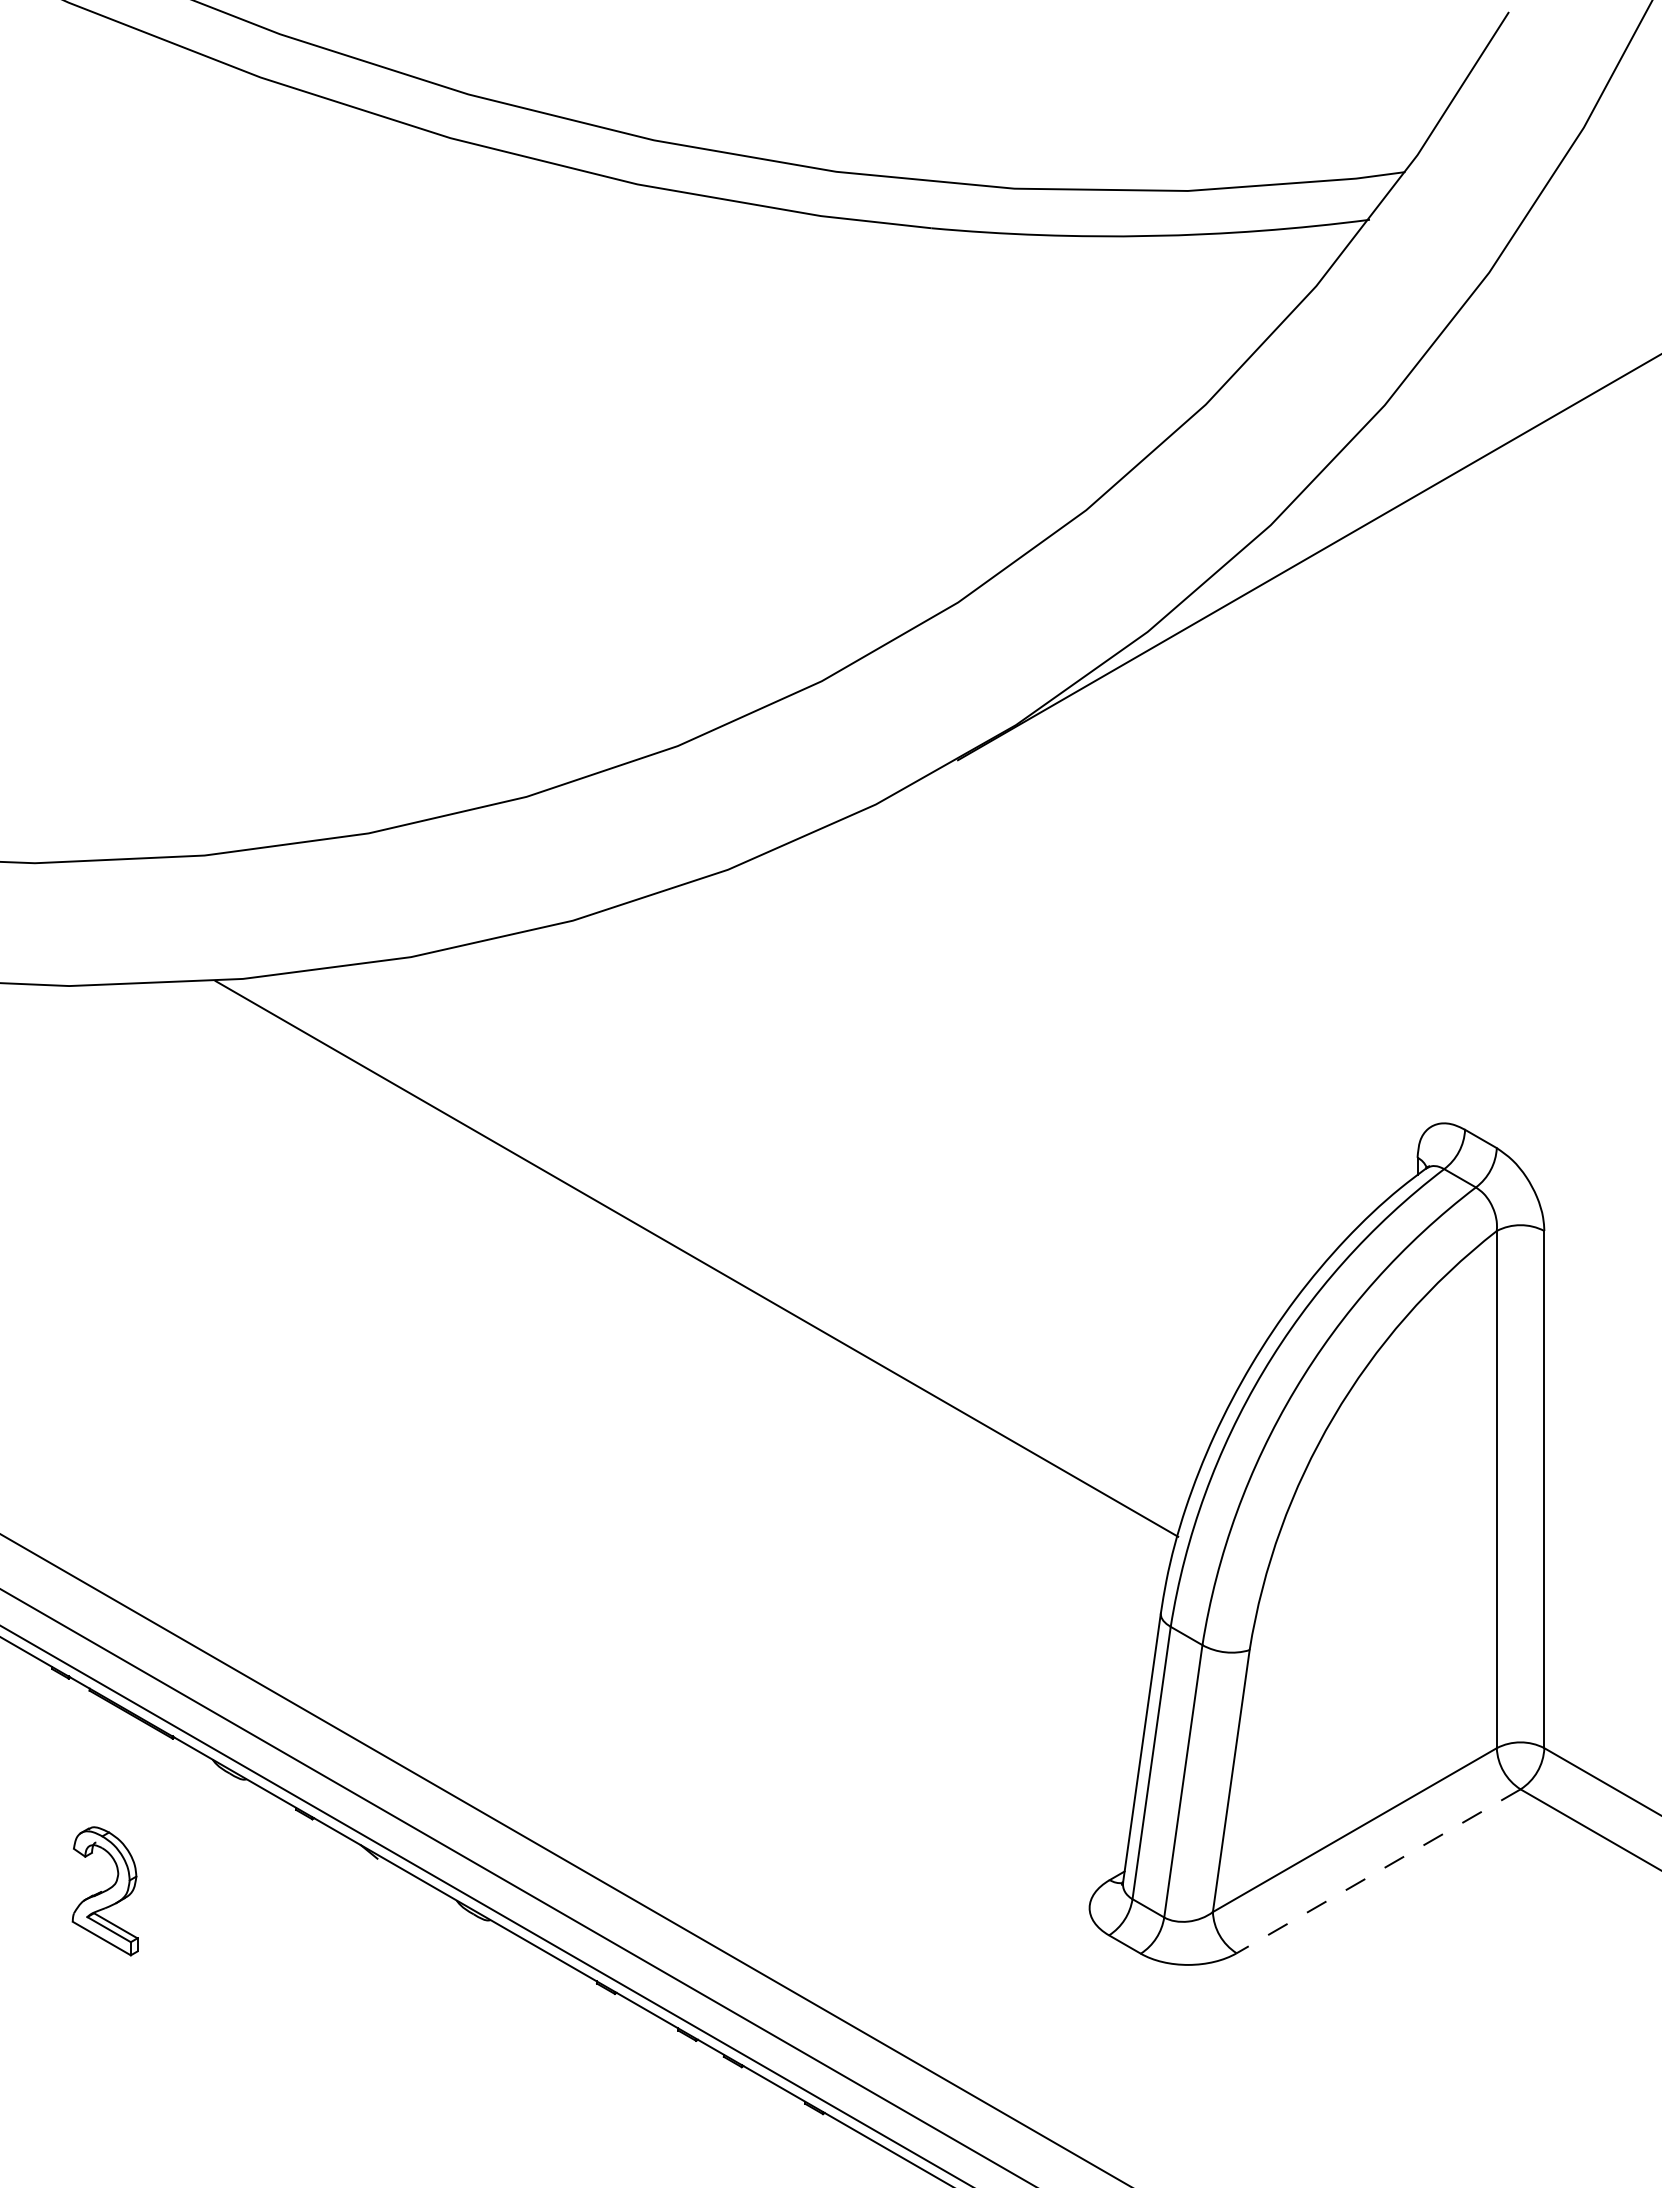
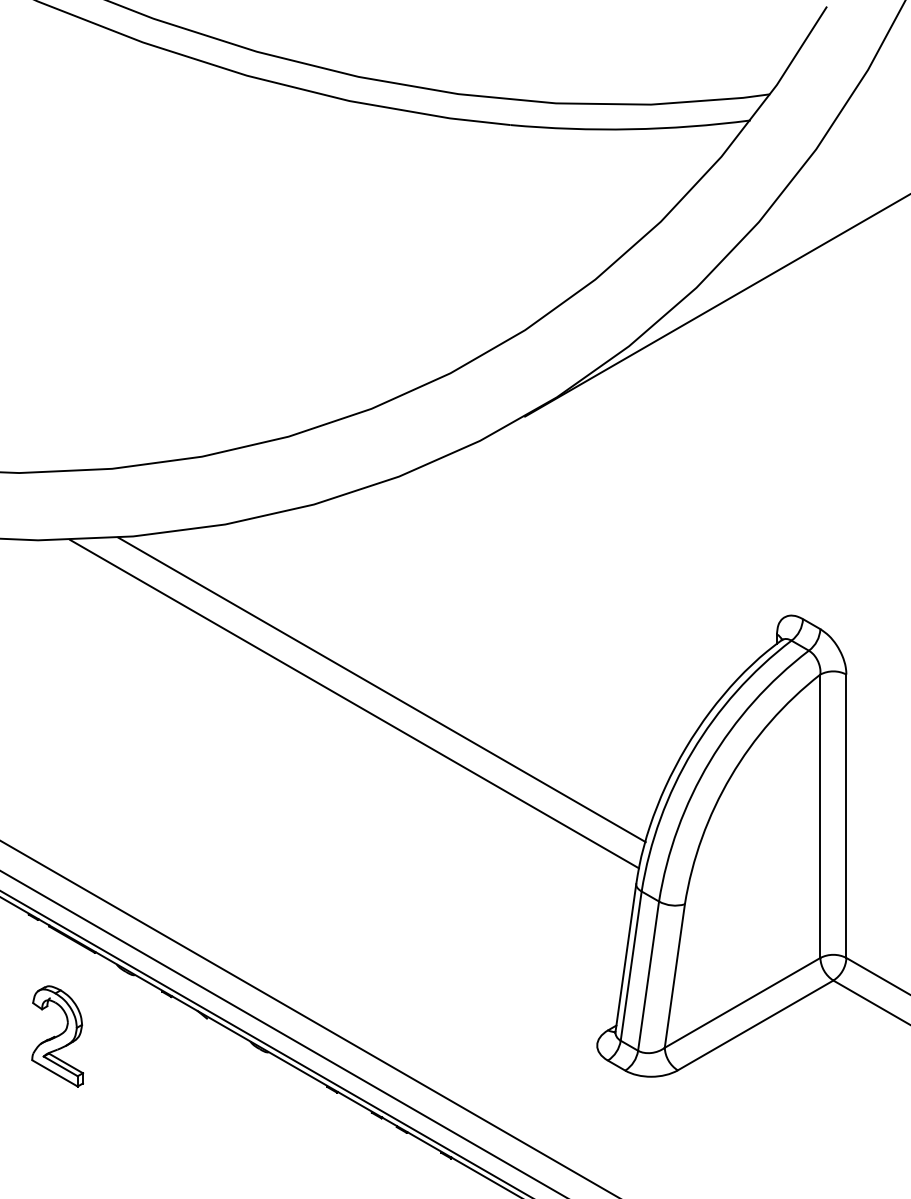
line: (646, 1283) -> (354, 703), added
line: (1378, 1871) -> (755, 1025), dashed -> solid
part: (104, 1891) -> (57, 1036), size x1.43

